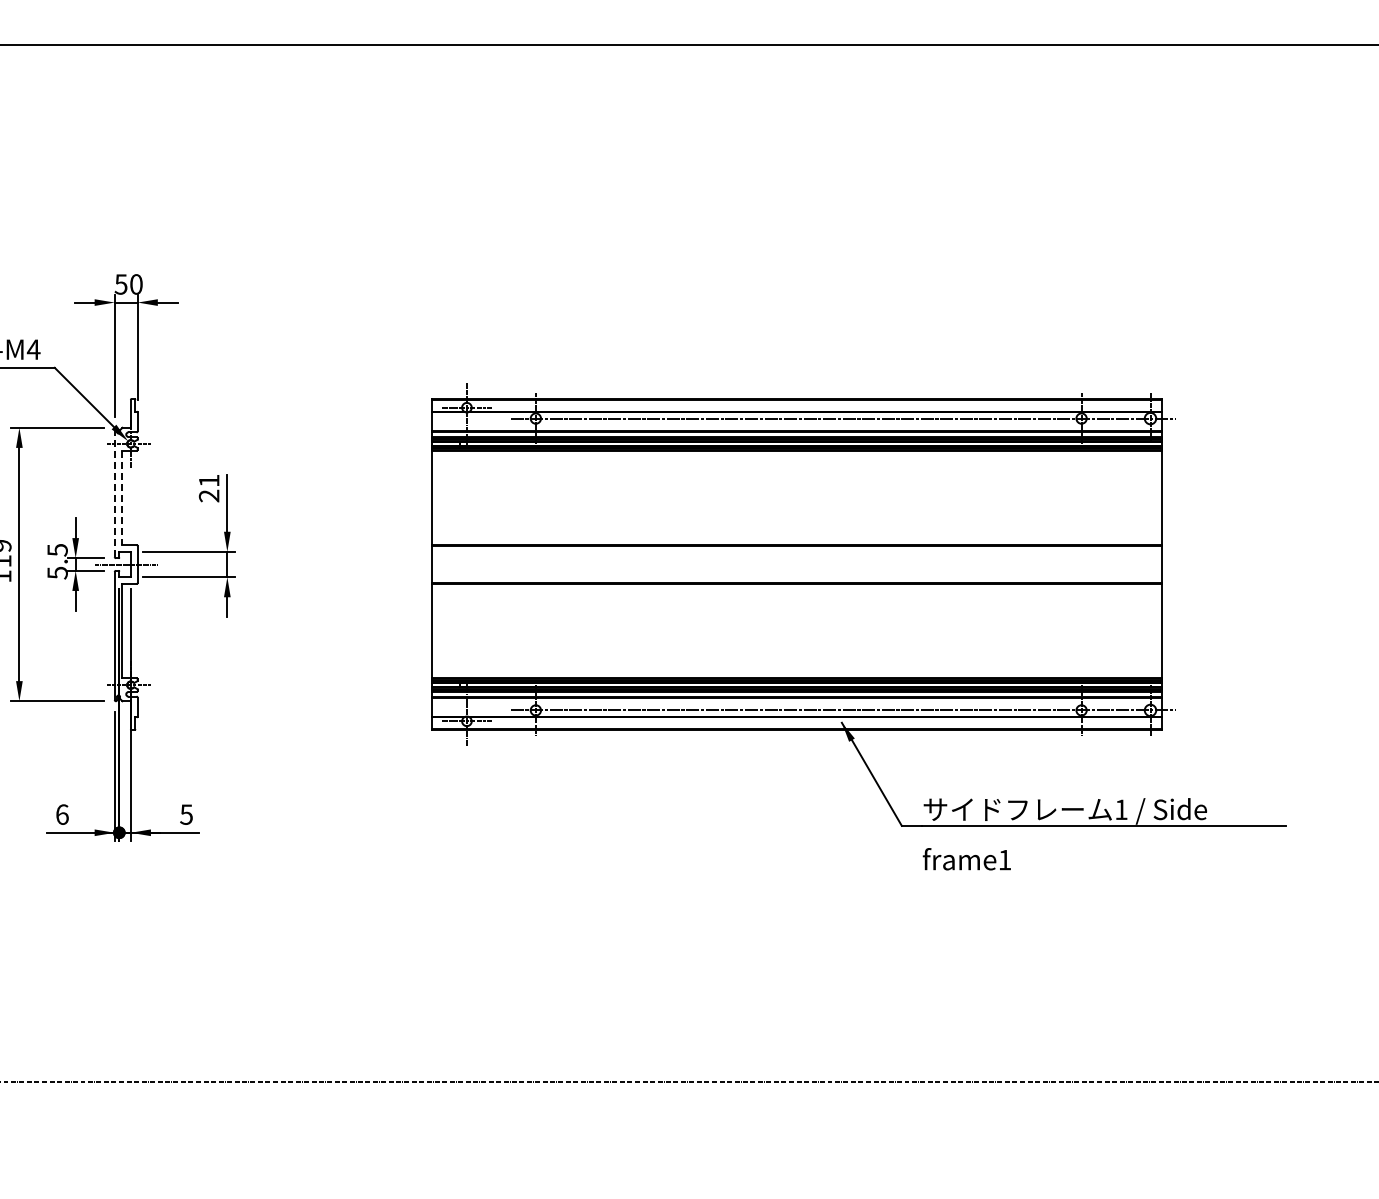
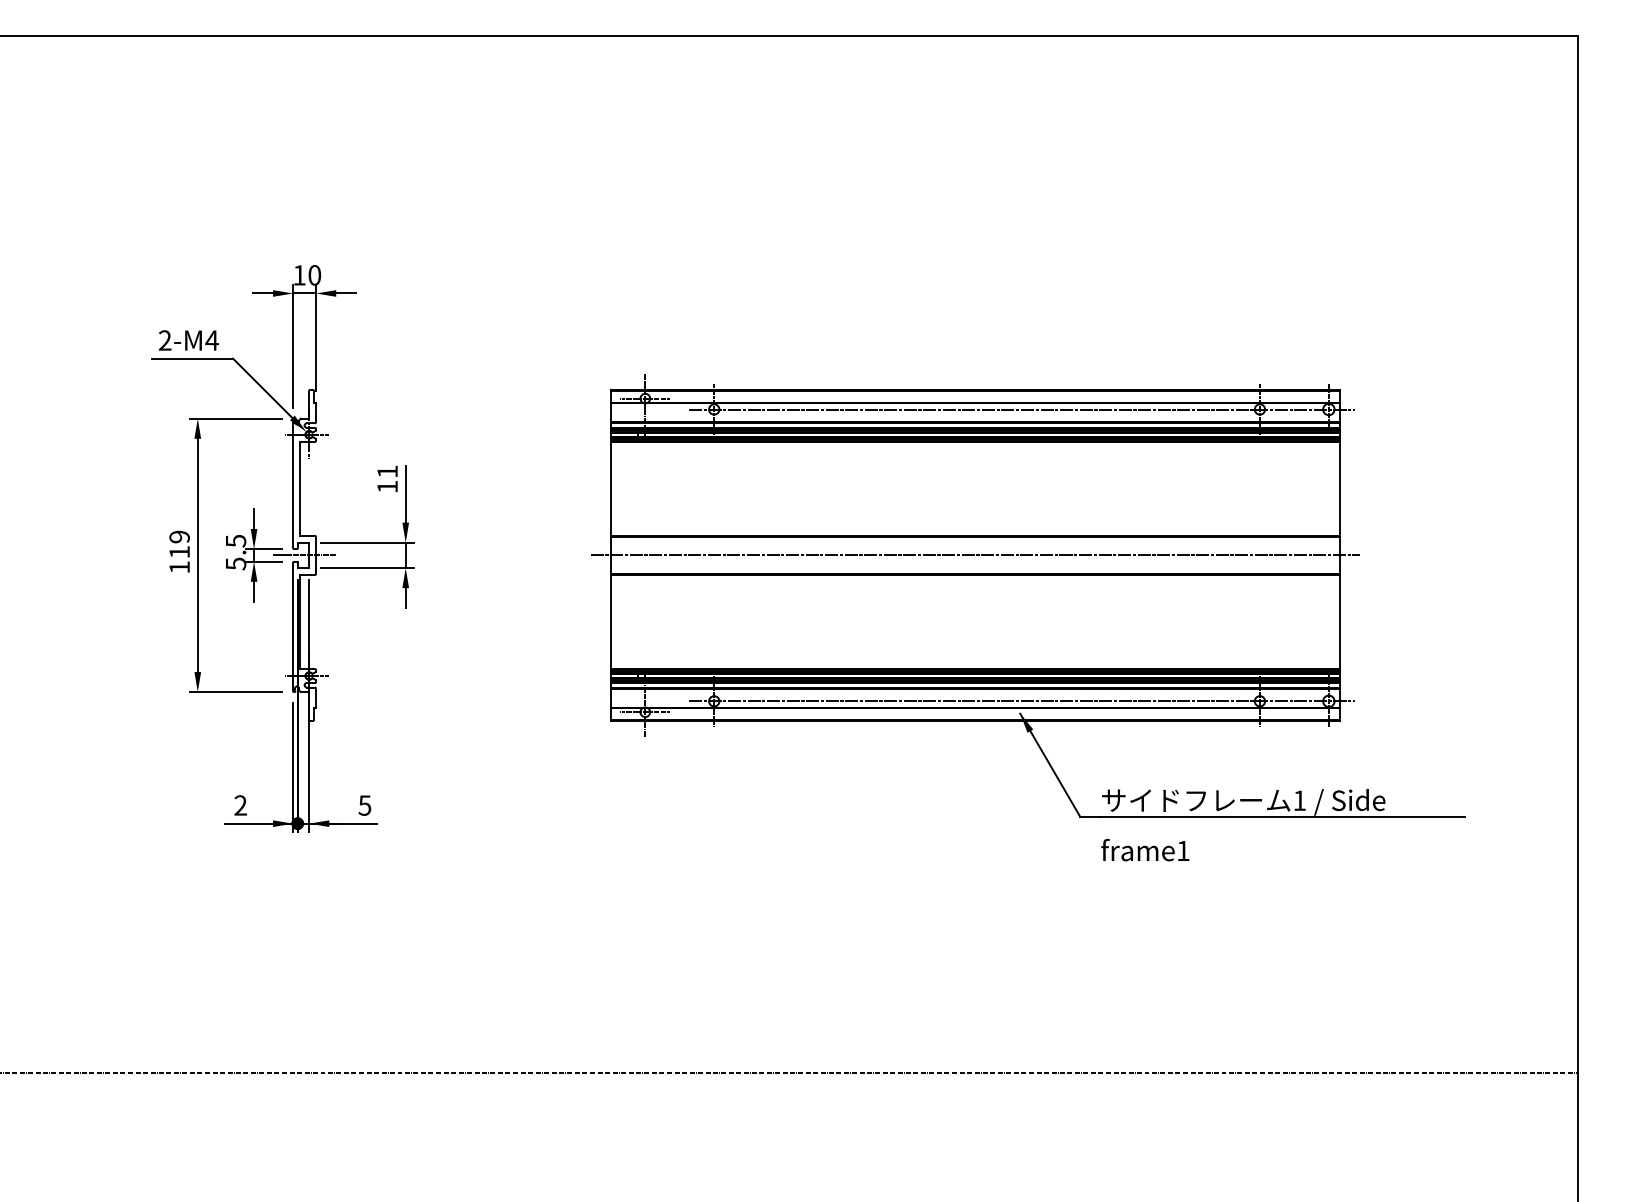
text: (121, 284) -> (299, 275), 50 -> 10
line: (115, 492) -> (293, 483), dashed -> solid
text: (209, 495) -> (387, 486), 21 -> 11
line: (122, 498) -> (300, 489), dashed -> solid
line: (797, 564) -> (975, 555), added
text: (62, 814) -> (240, 805), 6 -> 2

